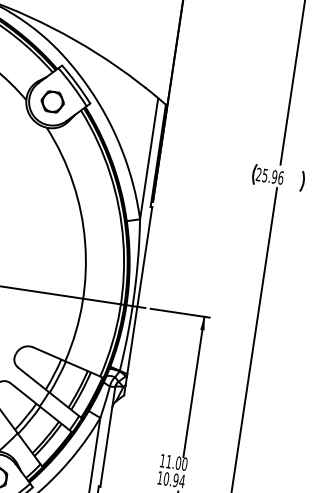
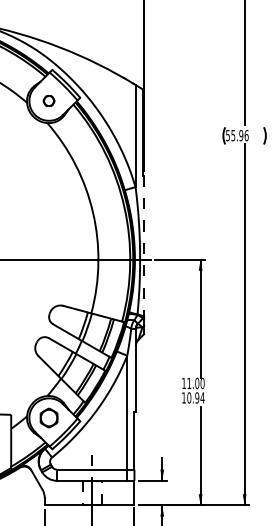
part: (52, 101) -> (48, 100), size x0.6
text: (258, 174) -> (227, 135), 25.96 -> 55.96
line: (140, 291) -> (144, 246), solid -> dashed

